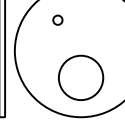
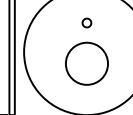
circle: (57, 19) -> (86, 22), moved
circle: (80, 77) -> (86, 63), moved

